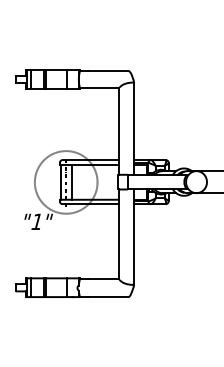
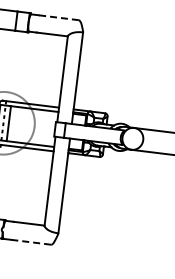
line: (107, 70) -> (58, 17), solid -> dashed
line: (108, 297) -> (31, 242), solid -> dashed

